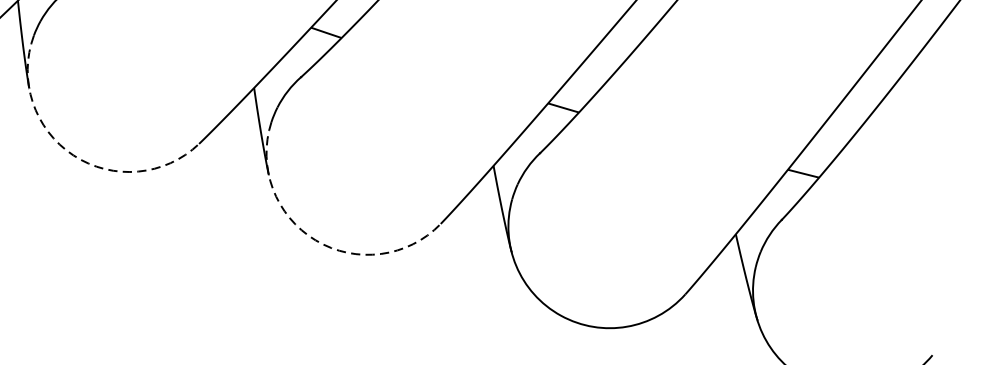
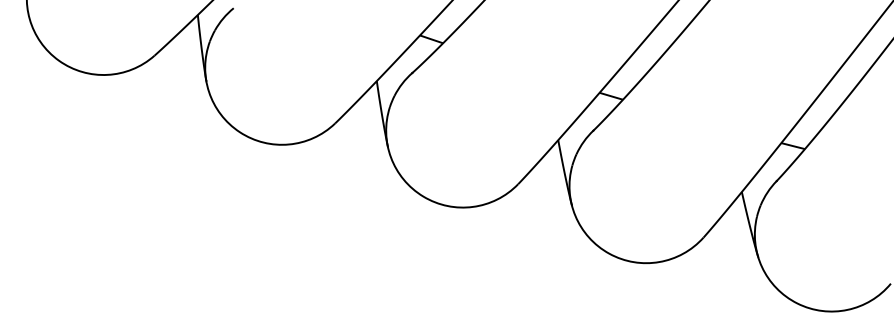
arc: (72, 155) -> (239, 132), dashed -> solid
arc: (315, 240) -> (423, 196), dashed -> solid

